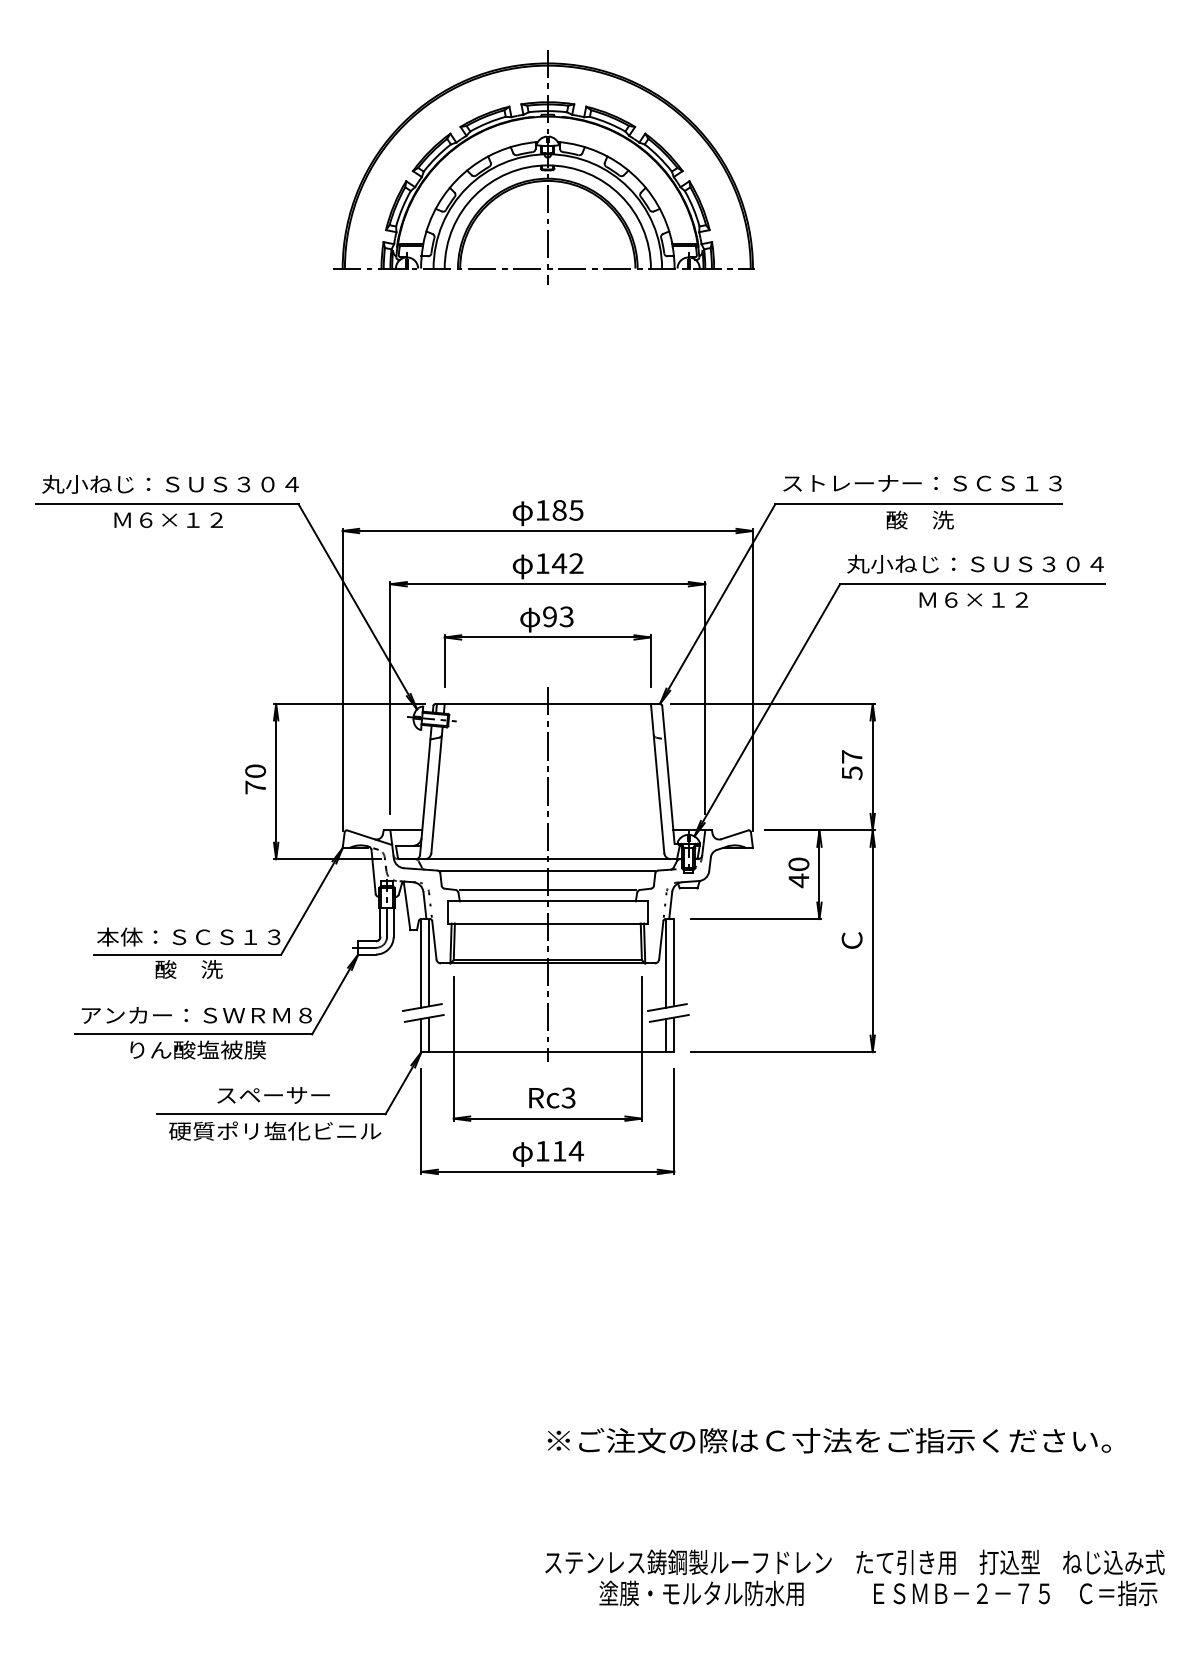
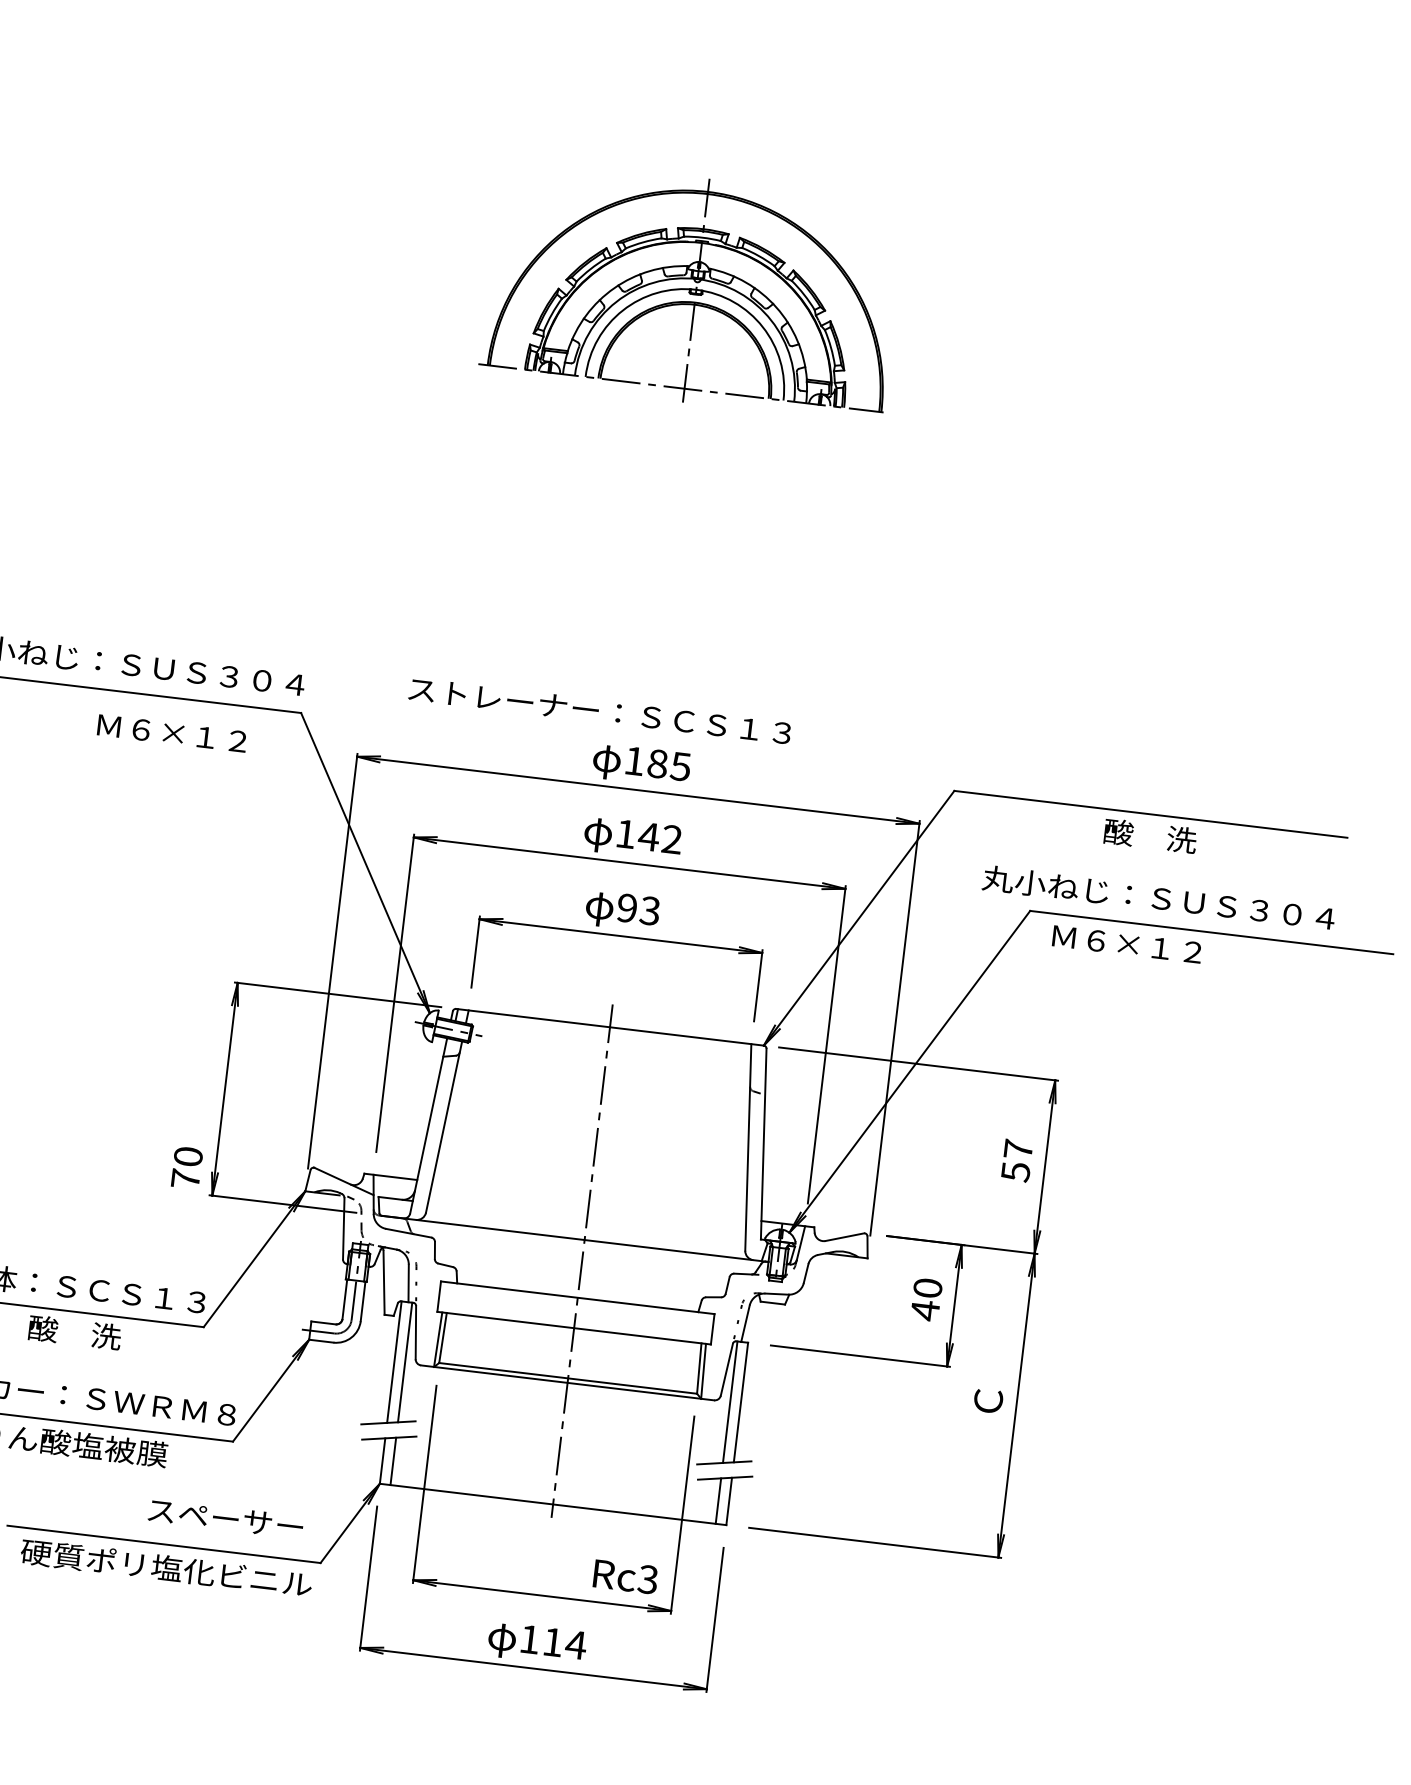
part: (543, 167) -> (691, 291), size x0.7
text: (922, 483) -> (599, 711), moved
text: (168, 519) -> (172, 732), moved
text: (975, 563) -> (1158, 897), moved
text: (973, 599) -> (1126, 943), moved
text: (255, 779) -> (186, 1167), moved
line: (547, 870) -> (582, 1255), removed
line: (547, 889) -> (579, 1281), removed
text: (273, 1095) -> (225, 1518), moved
text: (552, 1097) -> (626, 1576), moved

